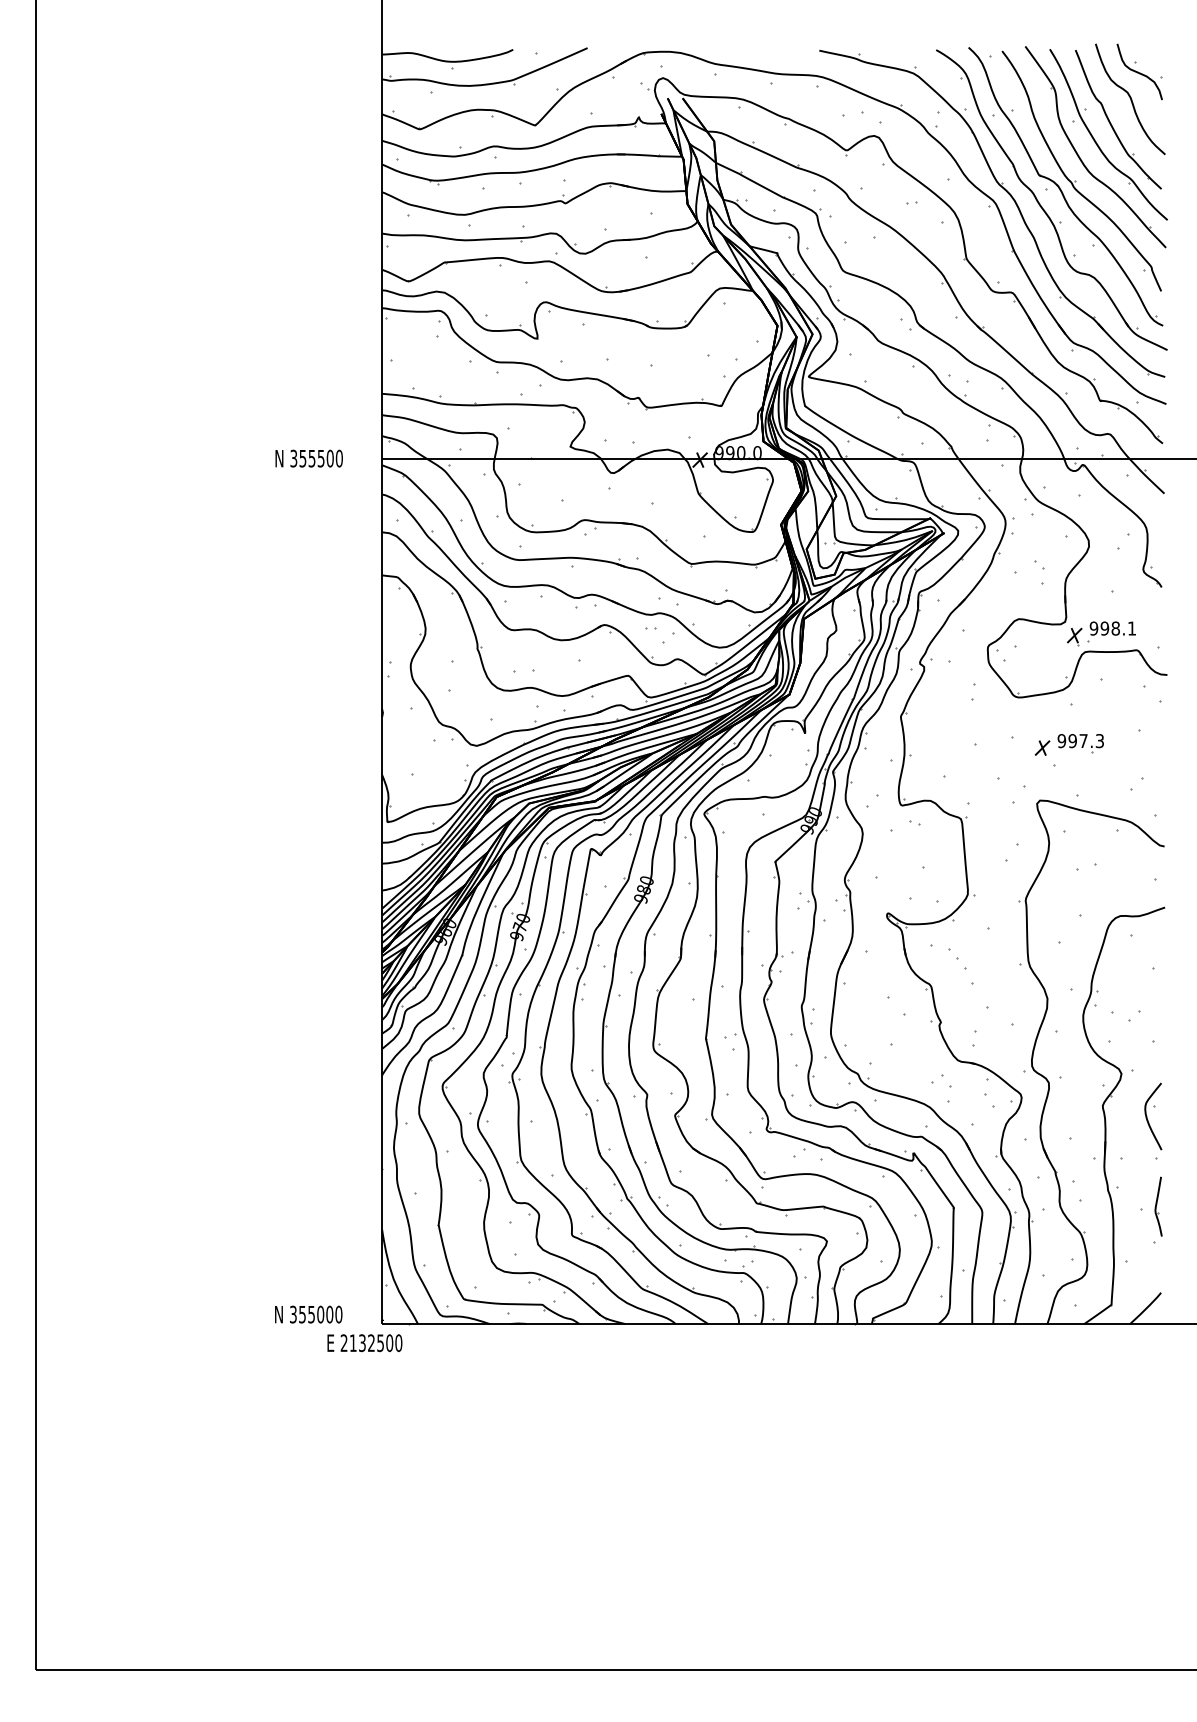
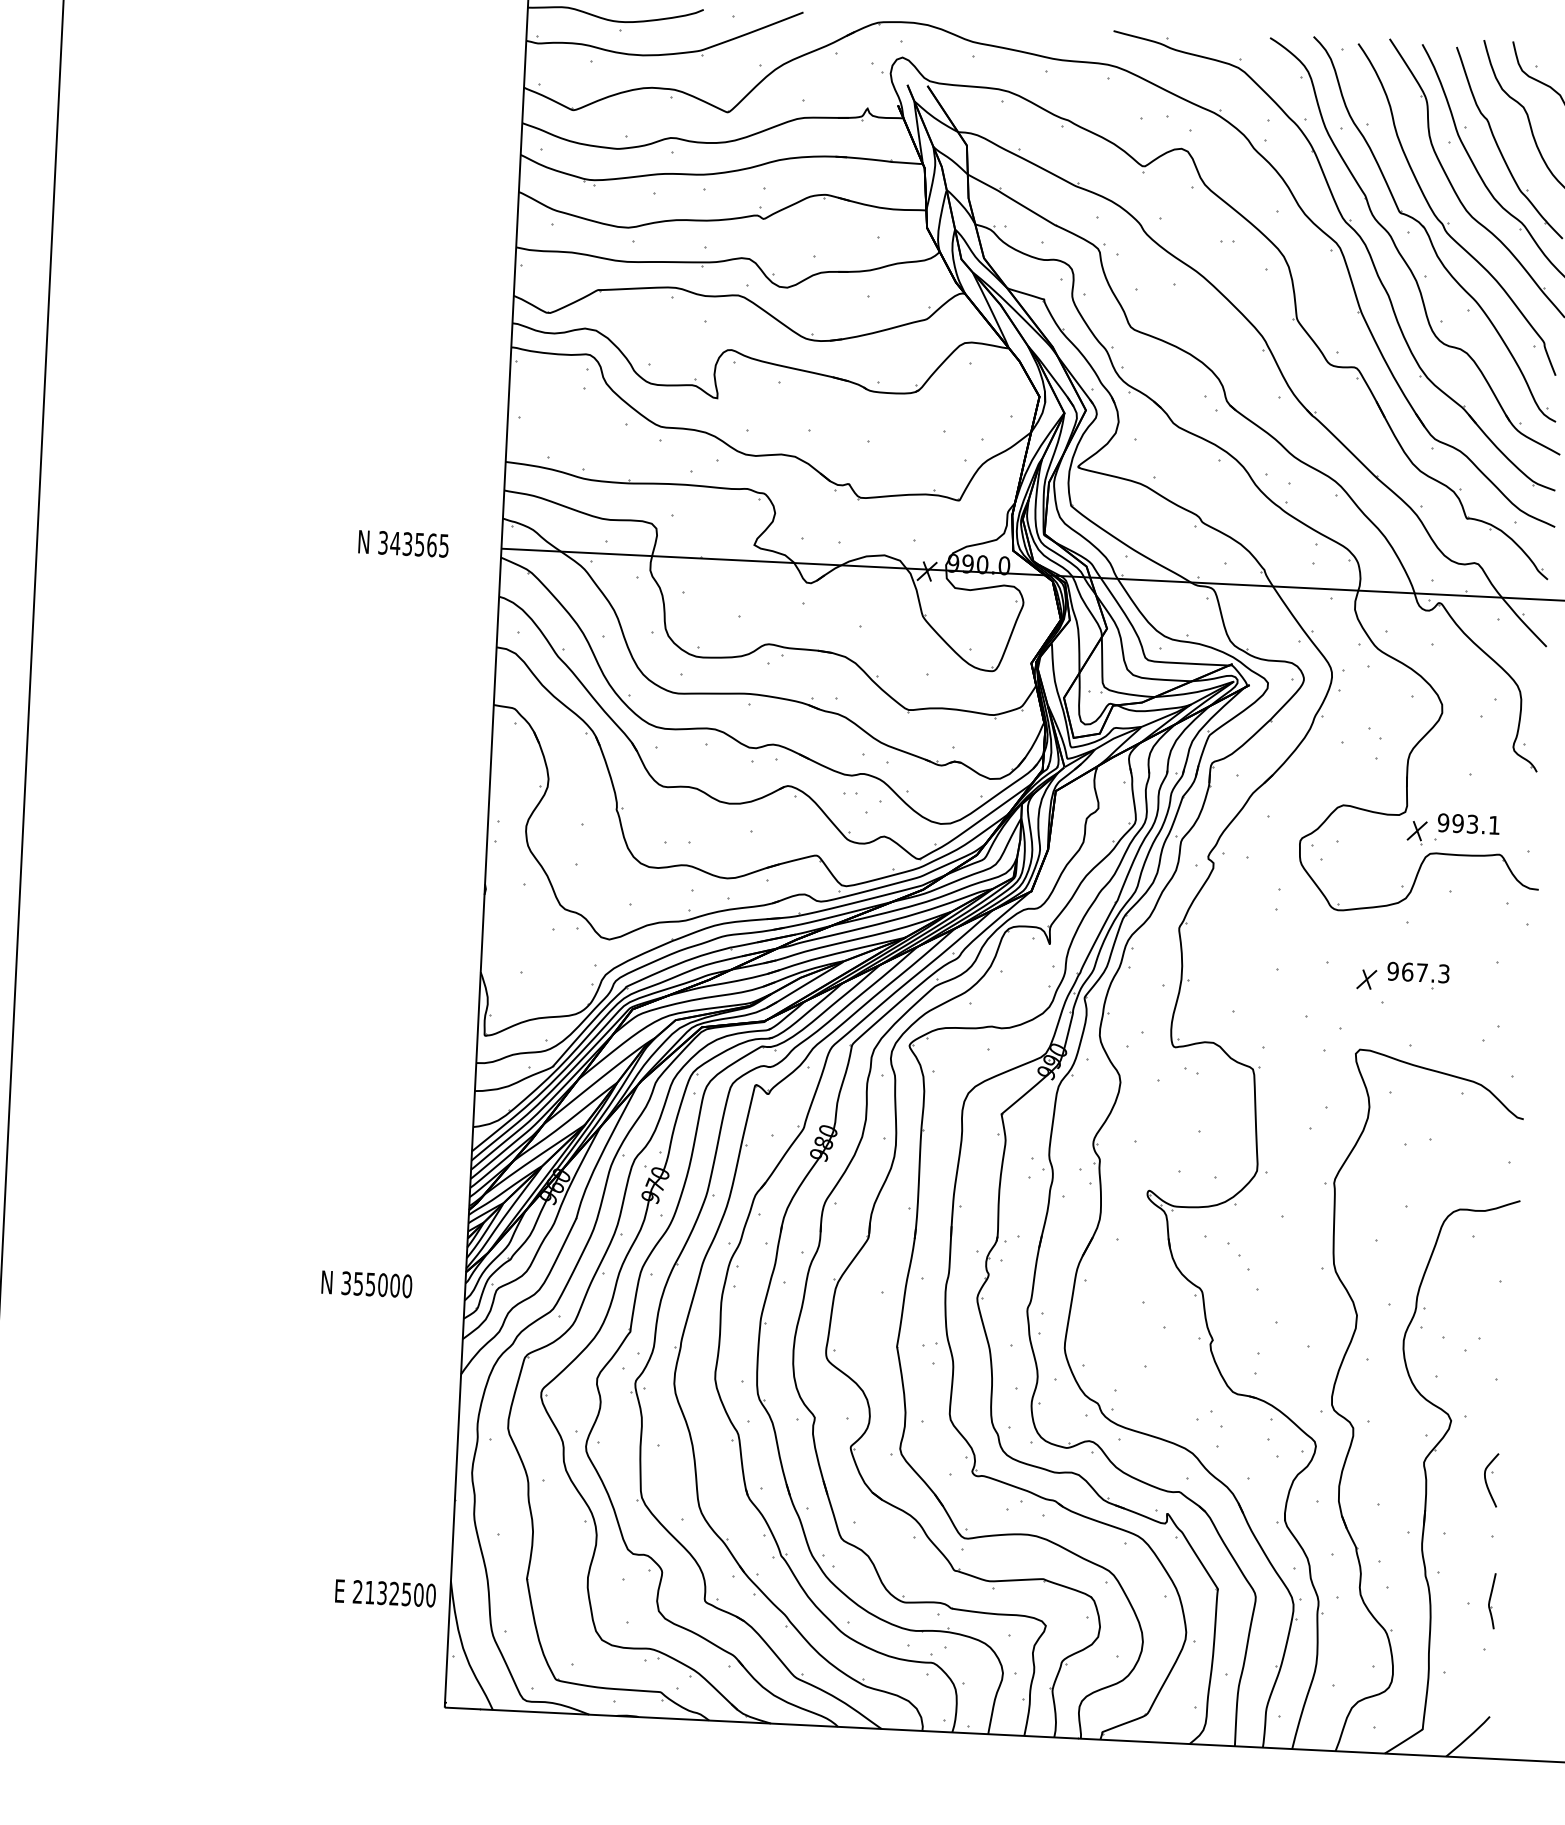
text: (320, 458) -> (418, 544), 355500 -> 343565
text: (1115, 628) -> (1472, 824), 998.1 -> 993.1
text: (1072, 741) -> (1407, 972), 997.3 -> 967.3
part: (1153, 1116) -> (1491, 1480), size x0.6
part: (1158, 1206) -> (1492, 1600), size x0.7
text: (308, 1314) -> (366, 1284), moved
text: (364, 1343) -> (385, 1593), moved

